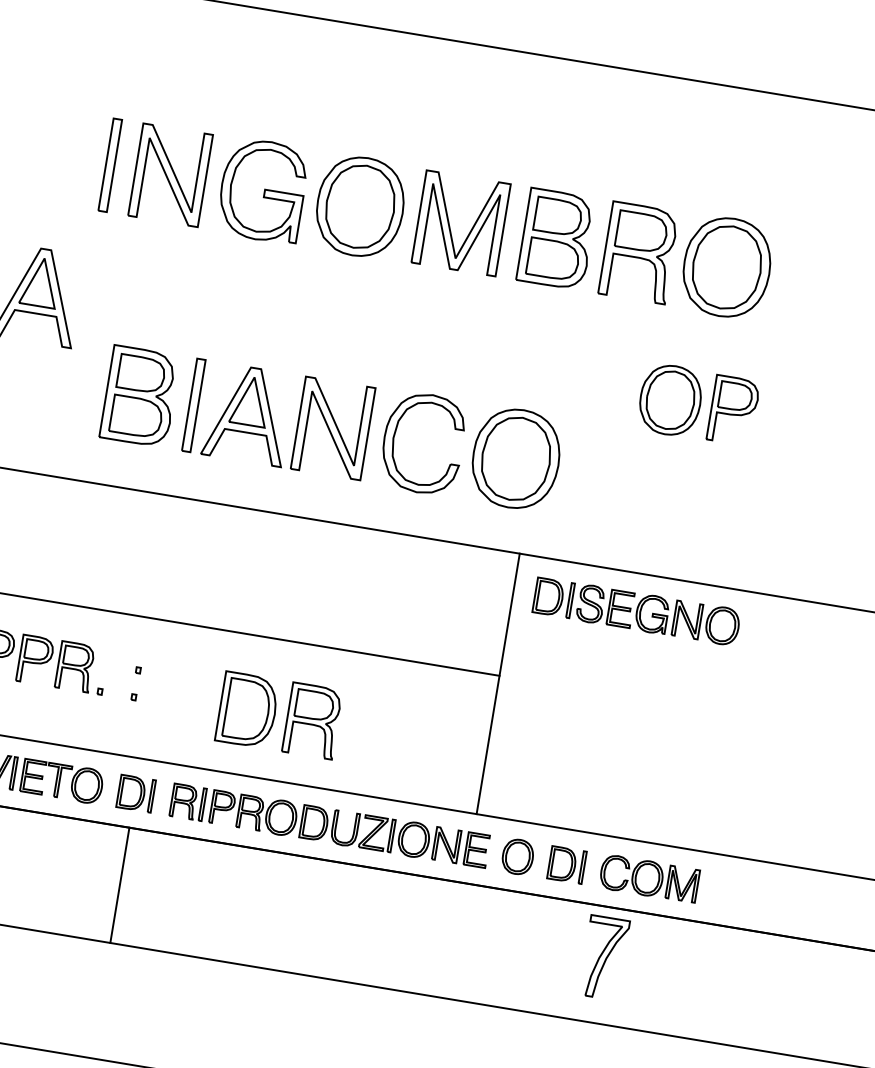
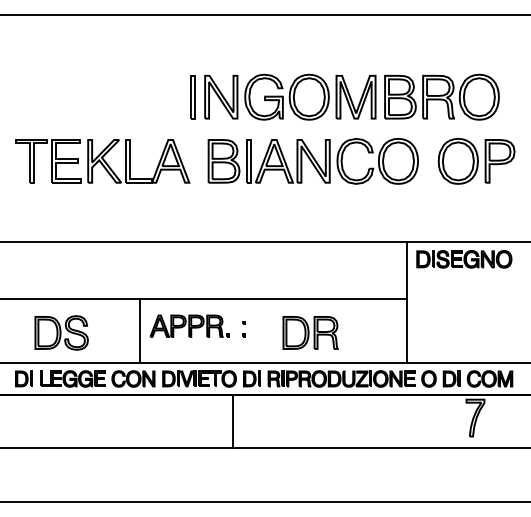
part: (697, 404) -> (476, 161), size x1.43
part: (330, 428) -> (312, 161), moved
line: (119, 885) -> (233, 421), moved

